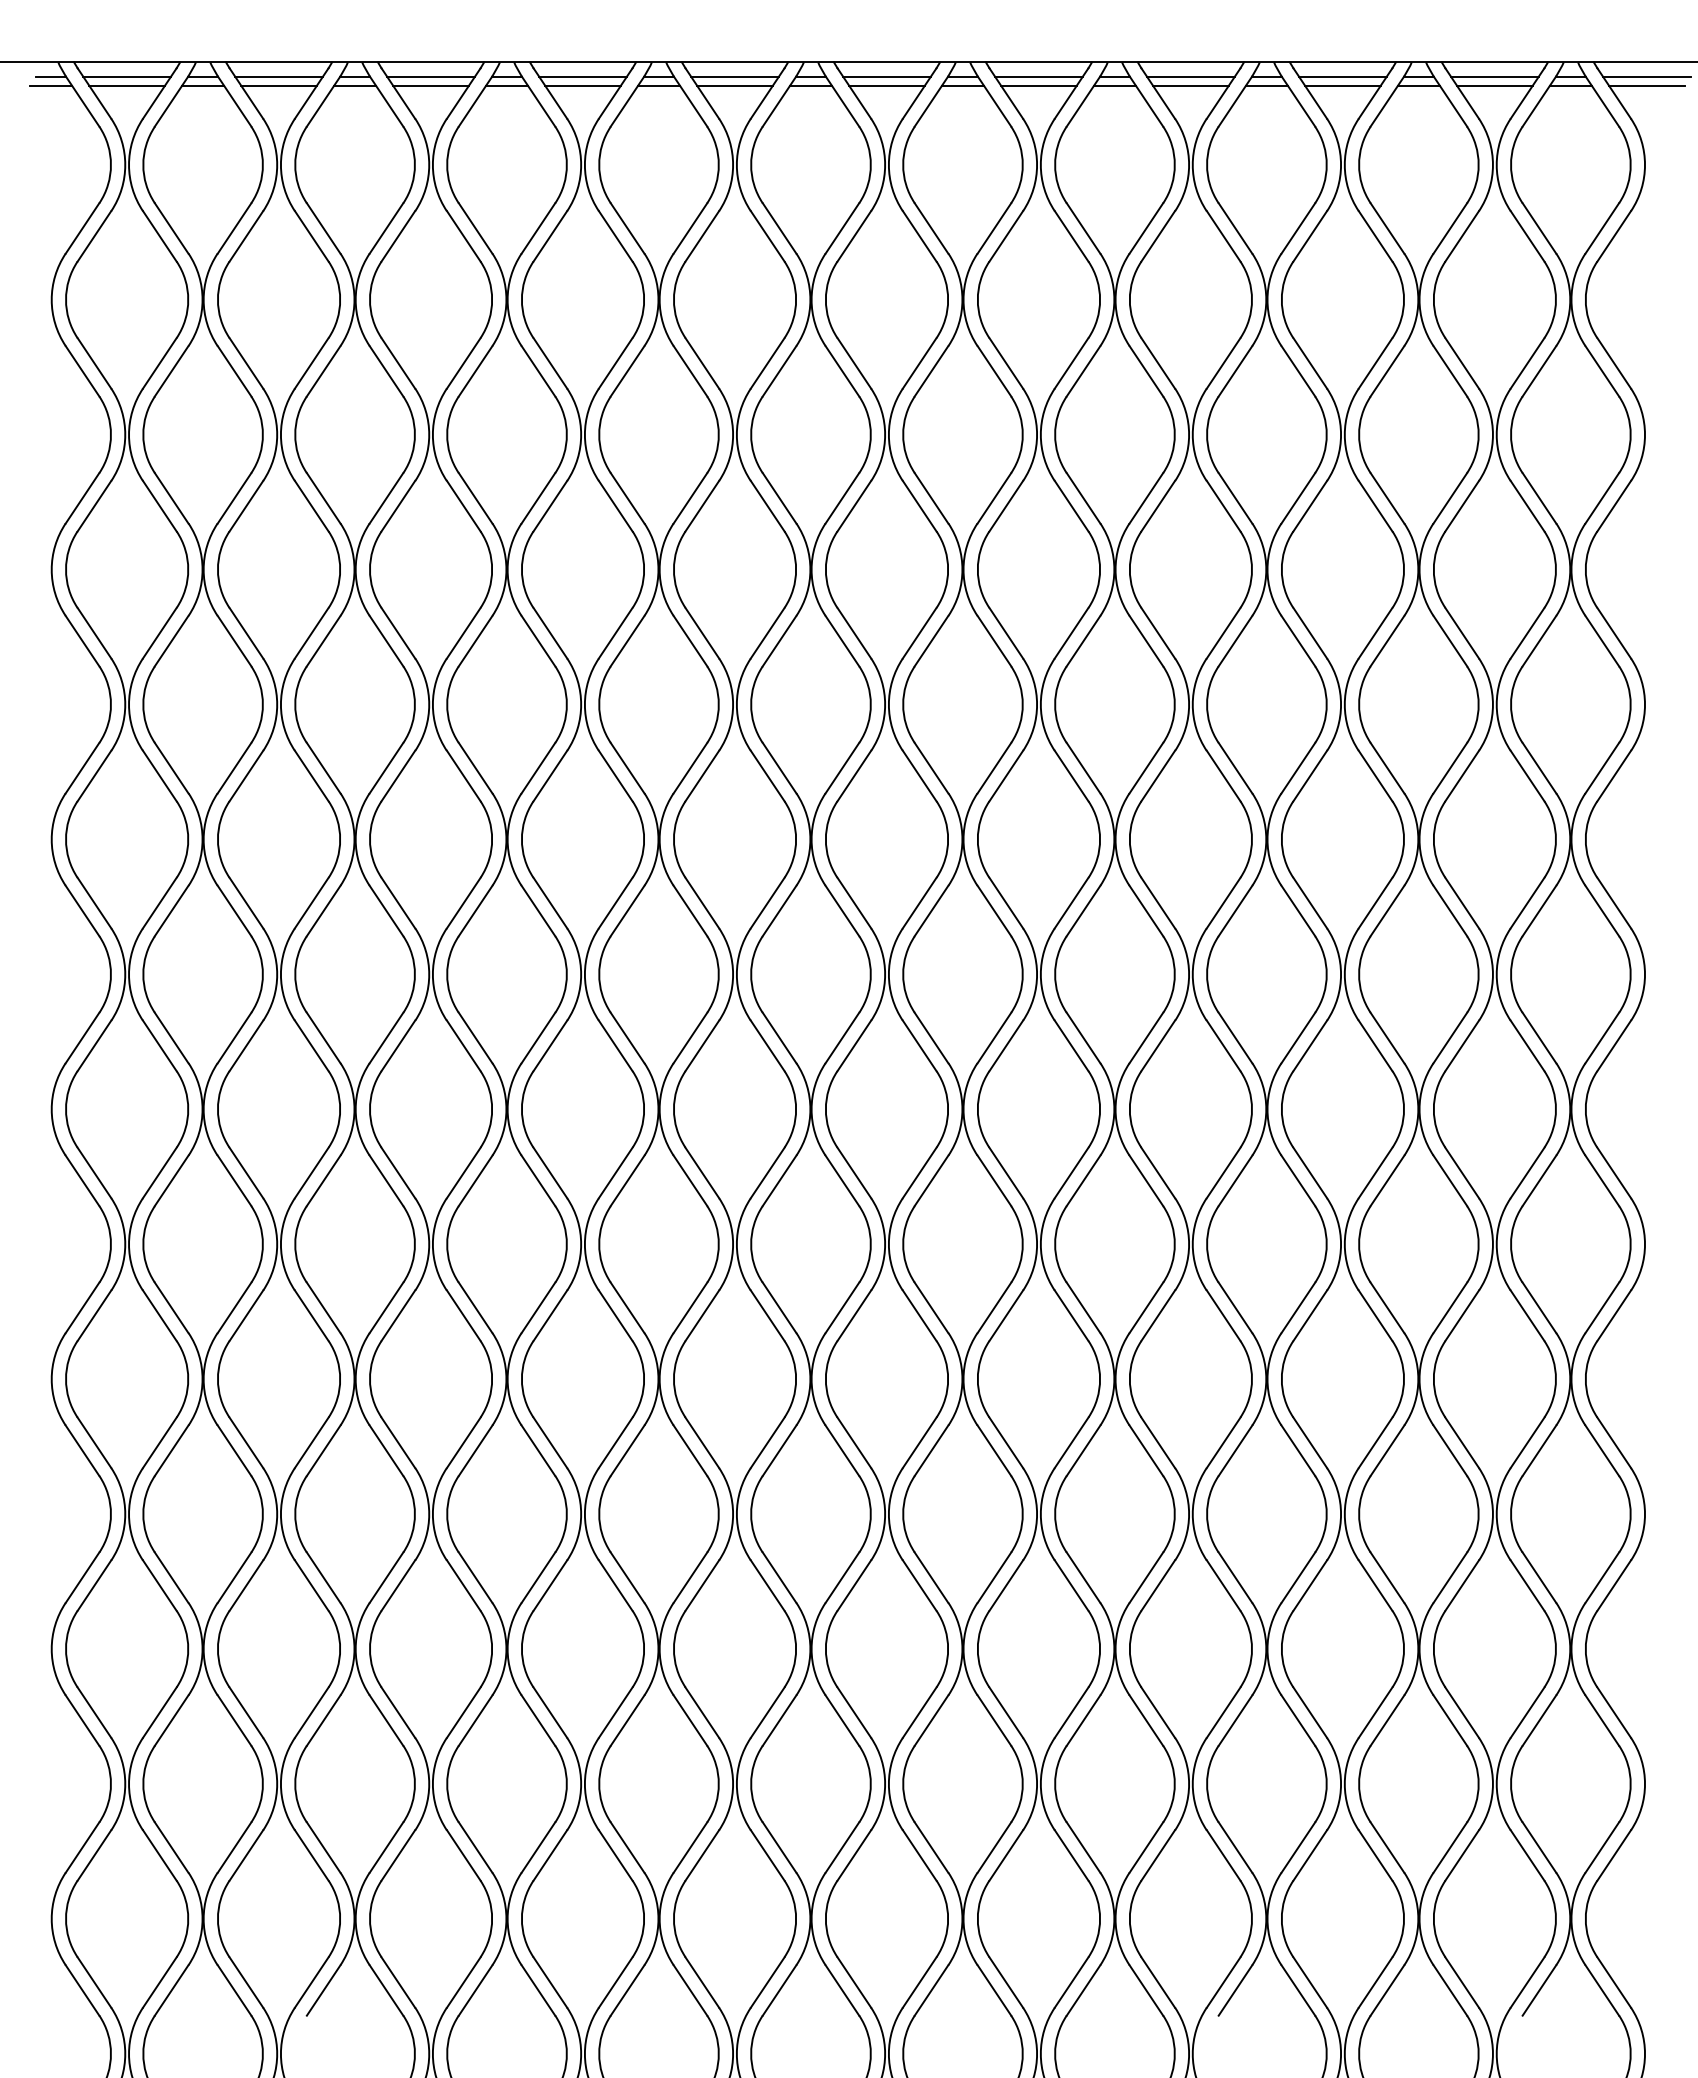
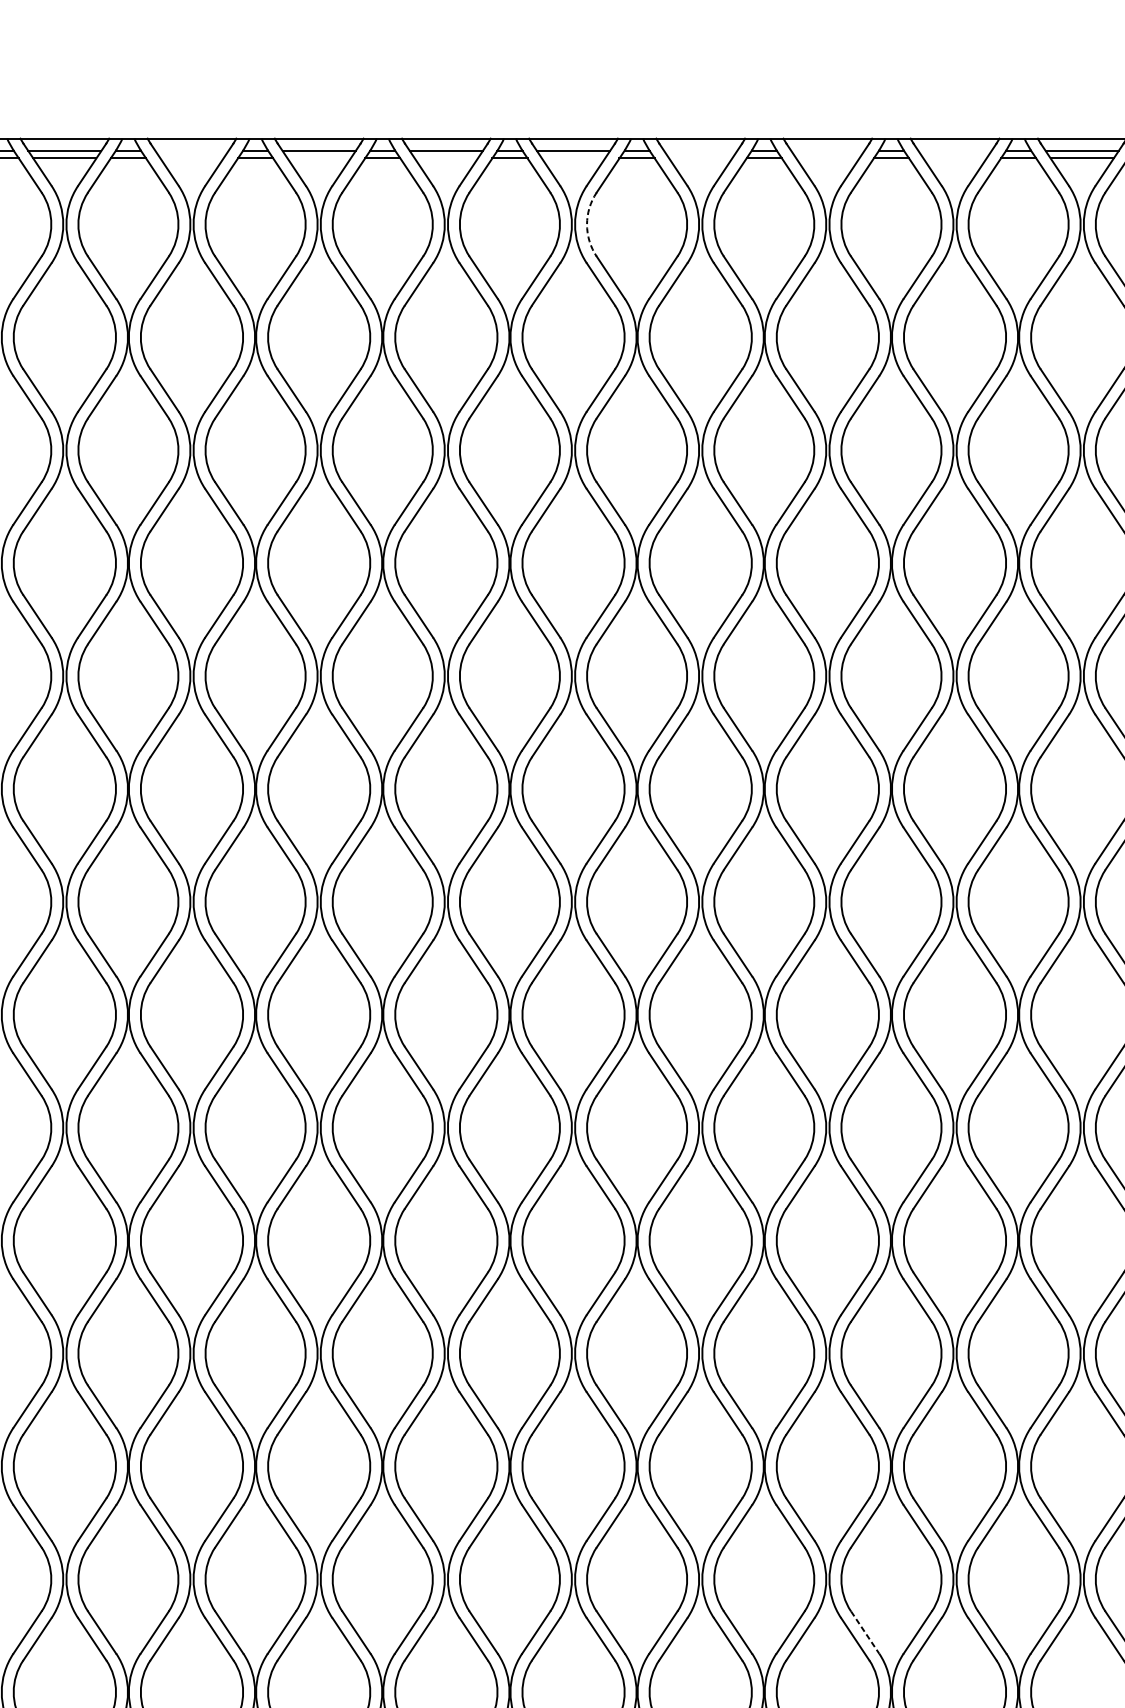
line: (278, 76) -> (191, 150), removed
line: (886, 76) -> (700, 150), removed
line: (1038, 76) -> (827, 150), removed
line: (1190, 76) -> (954, 150), removed
line: (278, 85) -> (191, 158), removed
line: (430, 85) -> (318, 158), removed
line: (582, 85) -> (445, 158), removed
line: (734, 85) -> (573, 158), removed
line: (886, 85) -> (700, 158), removed
line: (1038, 85) -> (827, 158), removed
line: (1190, 85) -> (954, 158), removed
arc: (751, 164) -> (587, 224), solid -> dashed
line: (1083, 1848) -> (865, 1633), solid -> dashed

